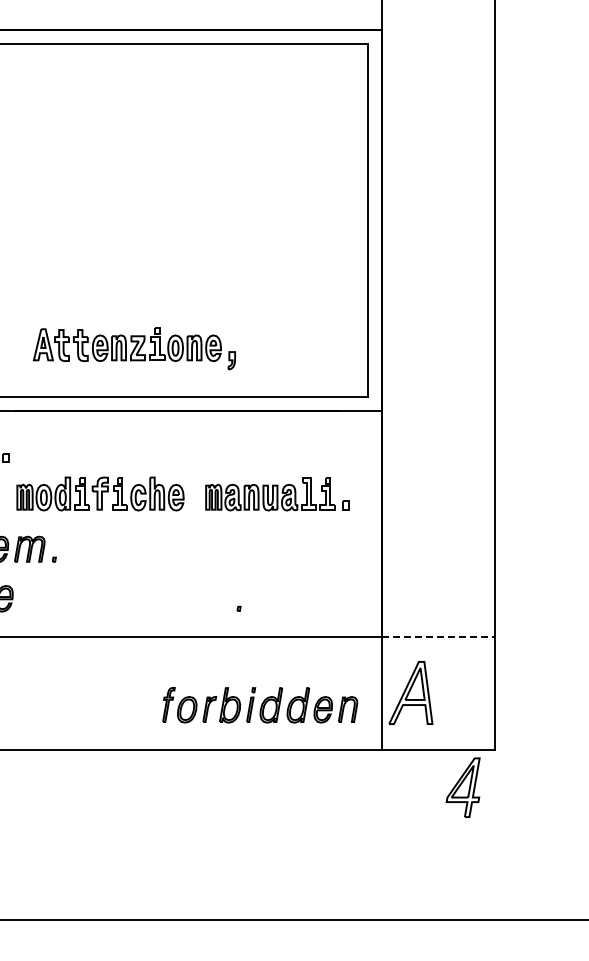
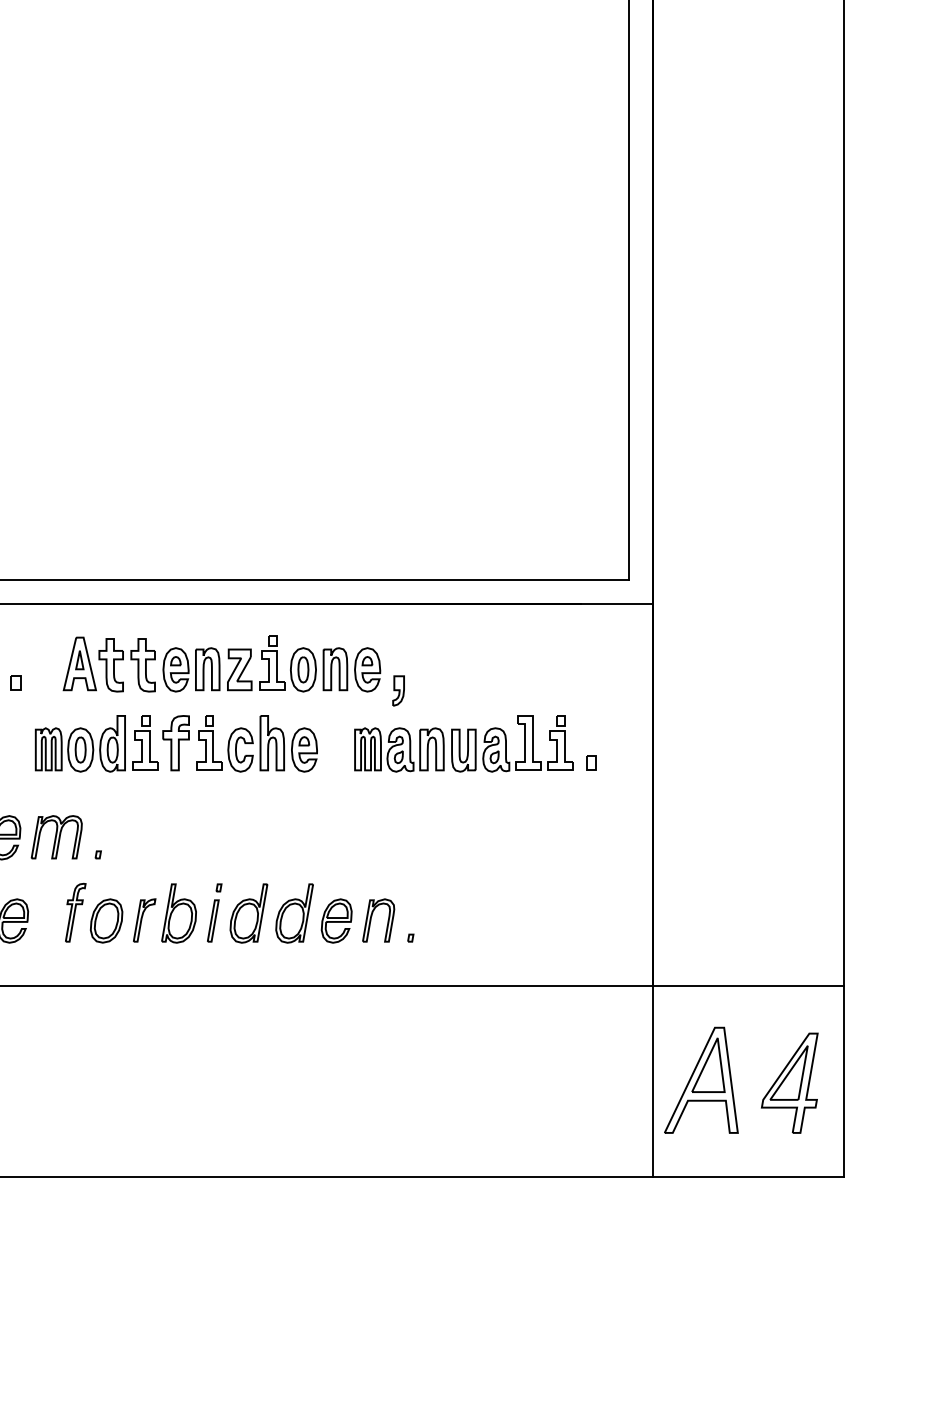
part: (134, 348) -> (233, 670), moved
line: (438, 637) -> (748, 986), dashed -> solid
part: (260, 704) -> (230, 912), moved
part: (462, 787) -> (788, 1082), moved

